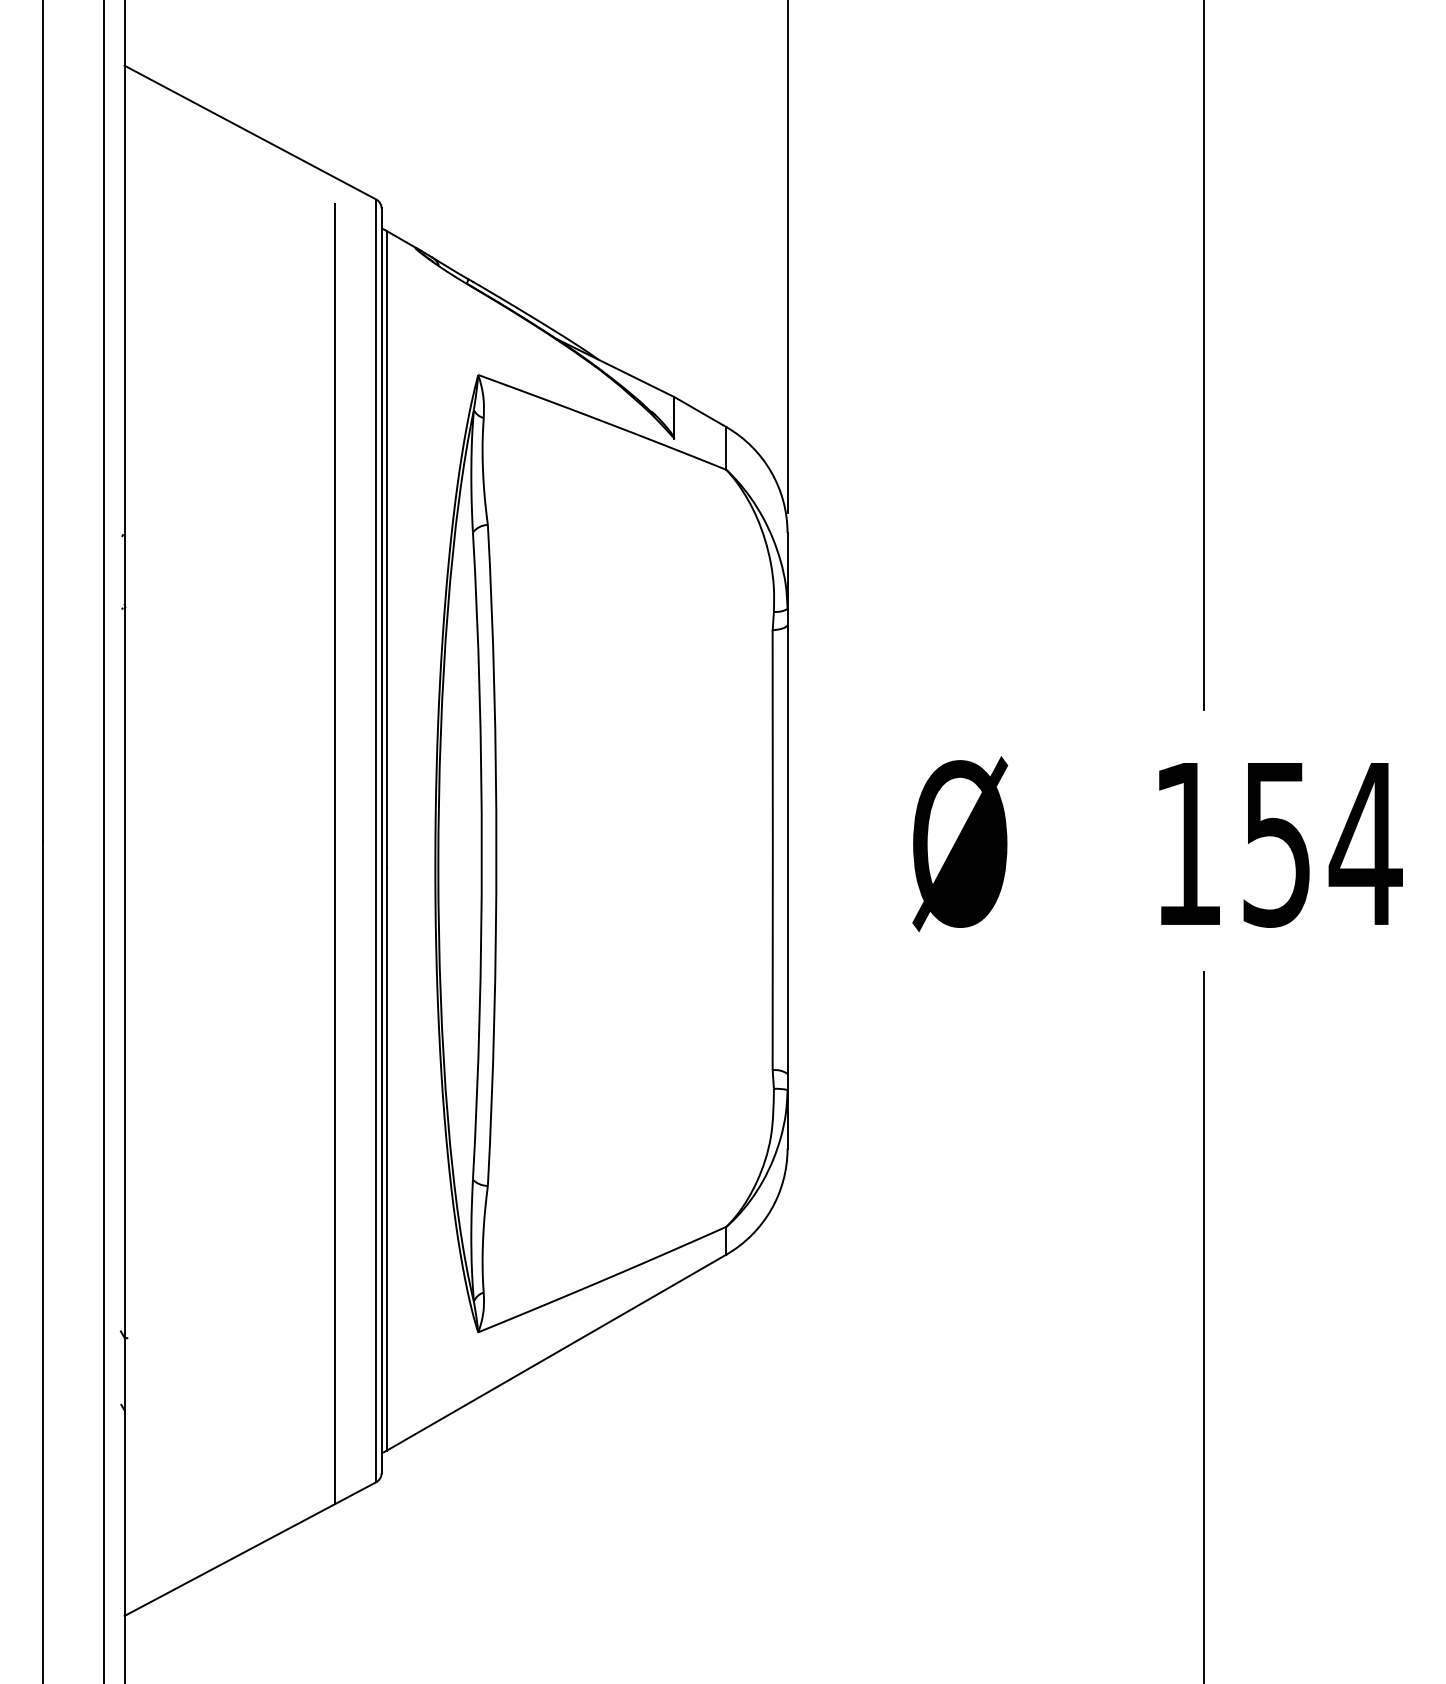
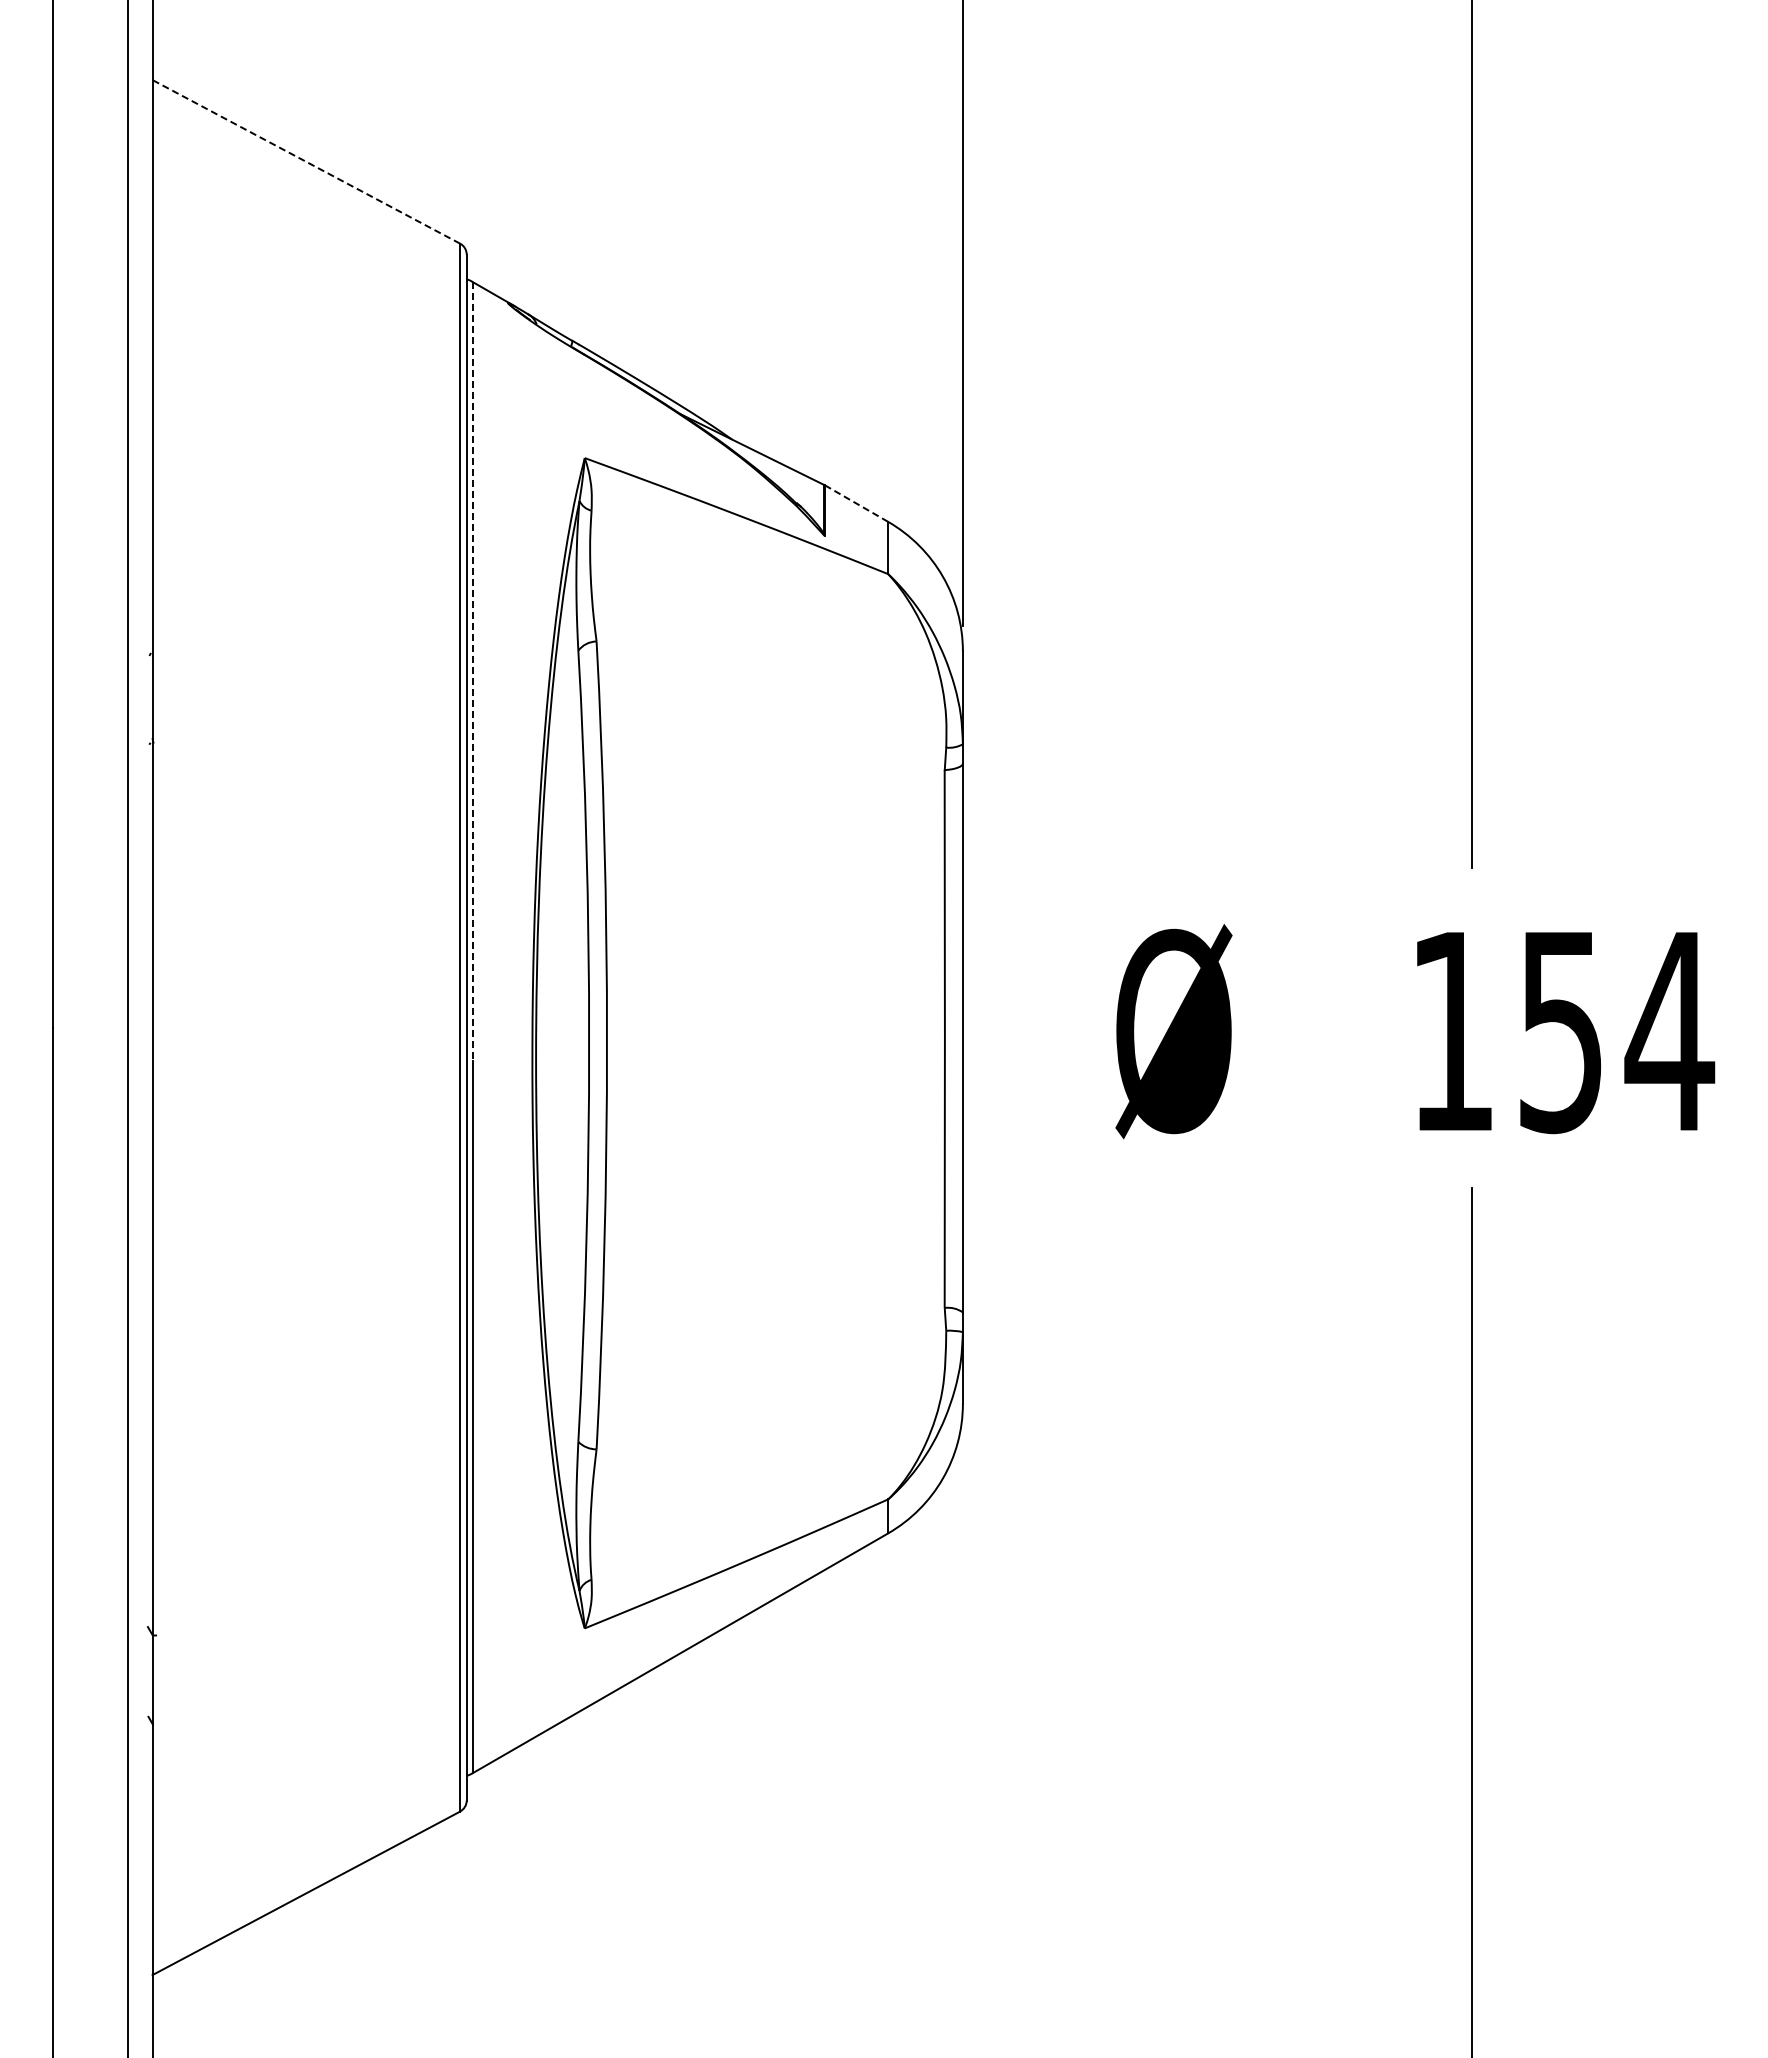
line: (249, 132) -> (305, 161), solid -> dashed
line: (700, 412) -> (856, 503), solid -> dashed
line: (386, 549) -> (472, 671), solid -> dashed
line: (334, 853) -> (409, 1043), removed

